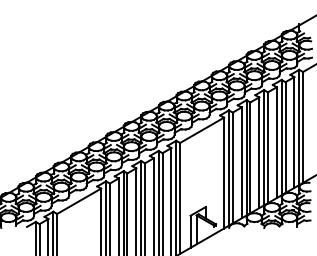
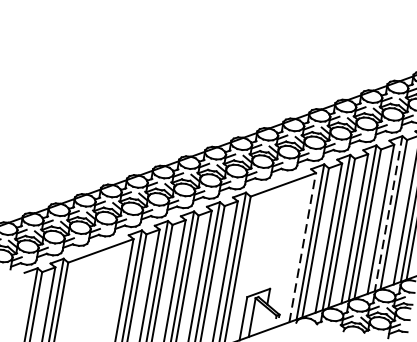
line: (281, 137) -> (388, 213), solid -> dashed
line: (224, 172) -> (303, 246), solid -> dashed

